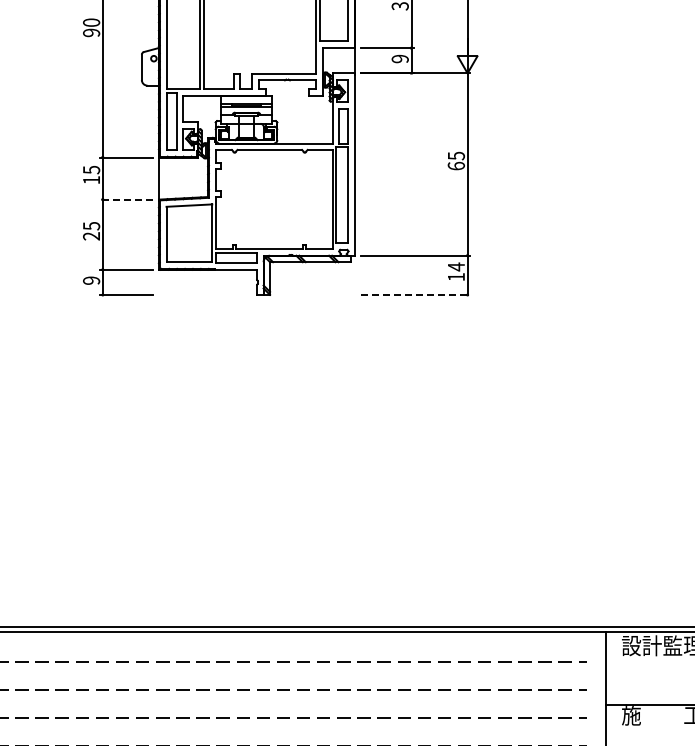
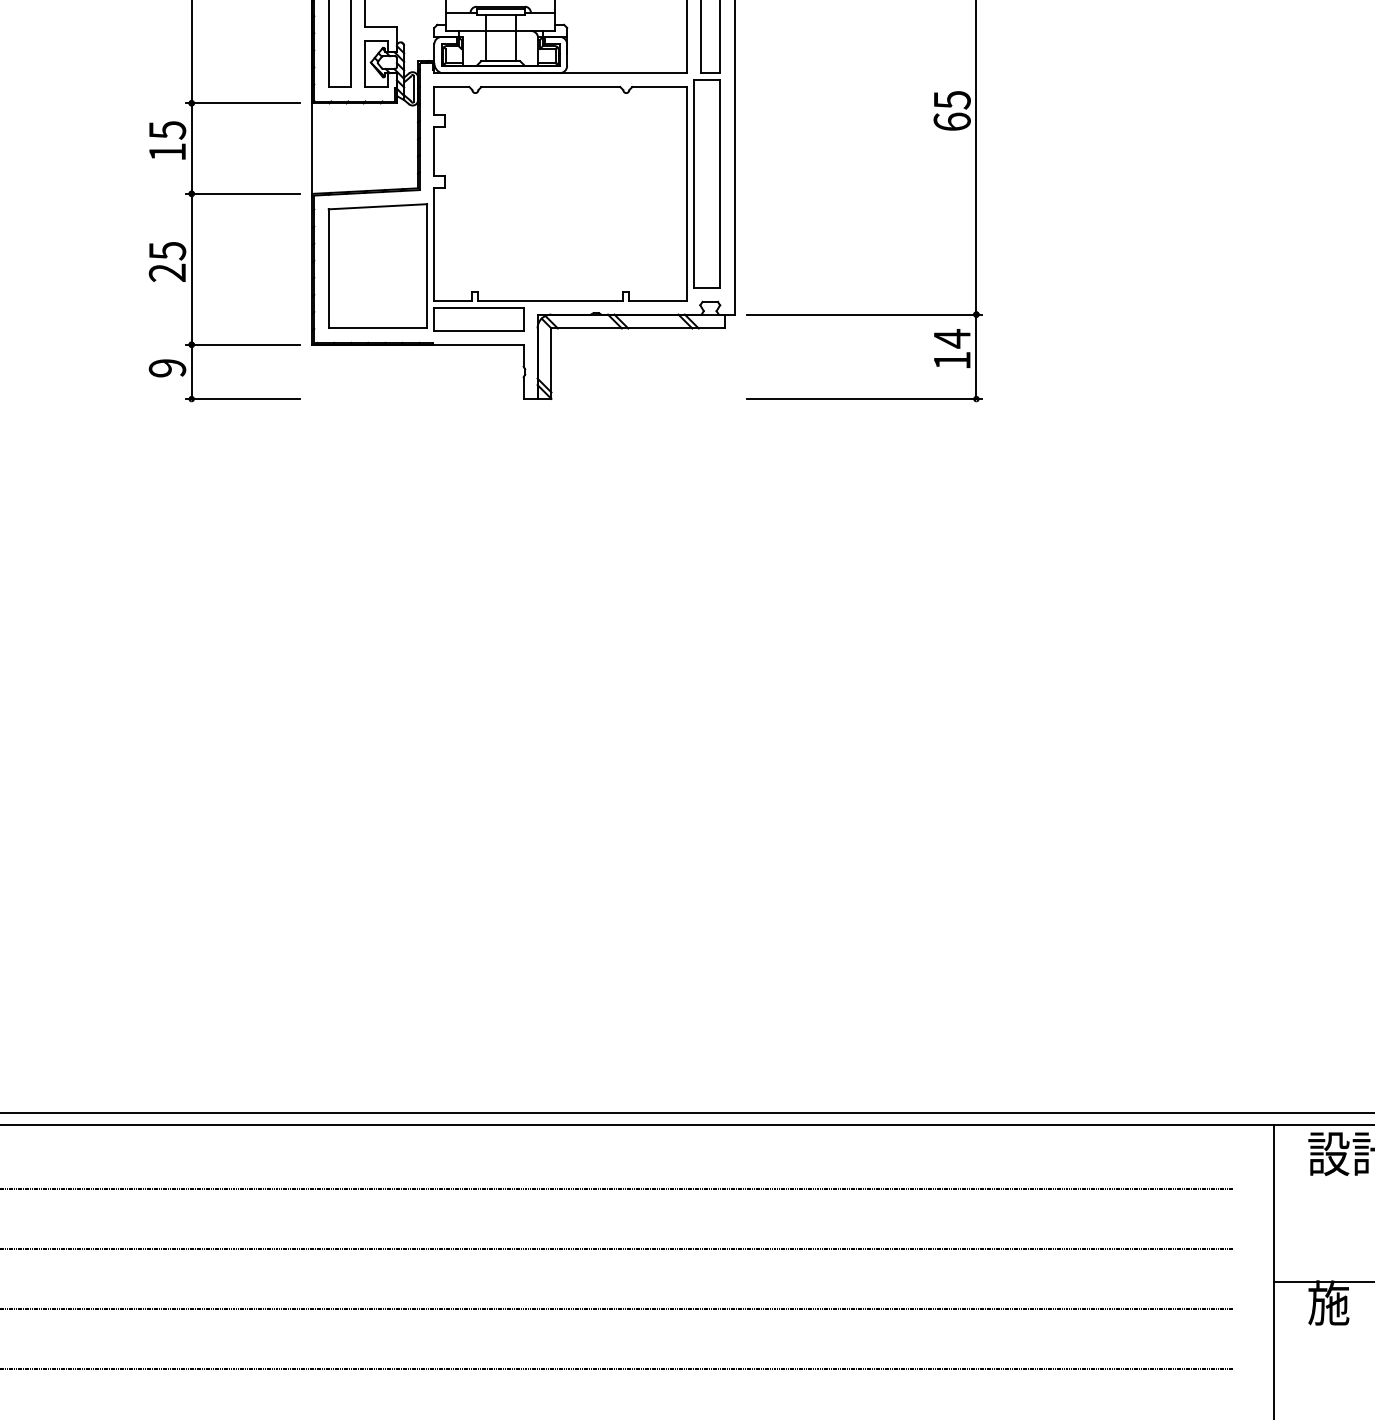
line: (126, 199) -> (242, 193), dashed -> solid
line: (415, 295) -> (864, 400), dashed -> solid

